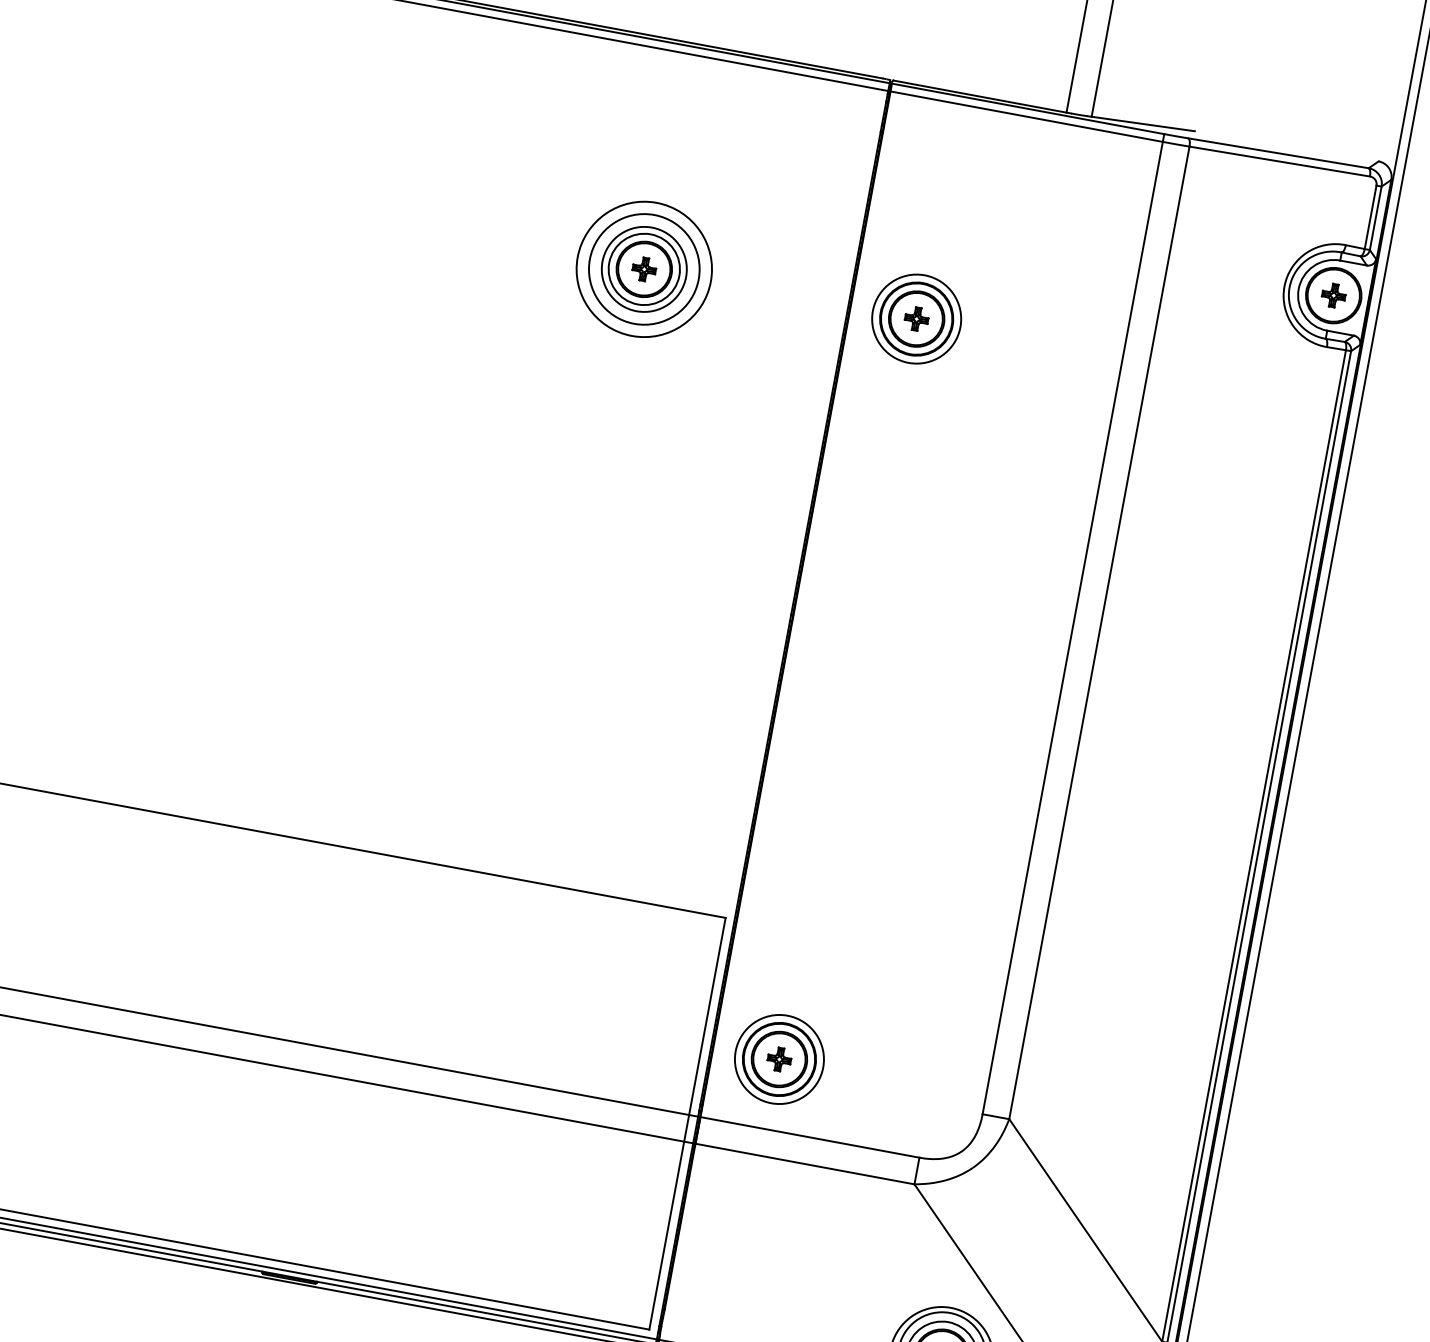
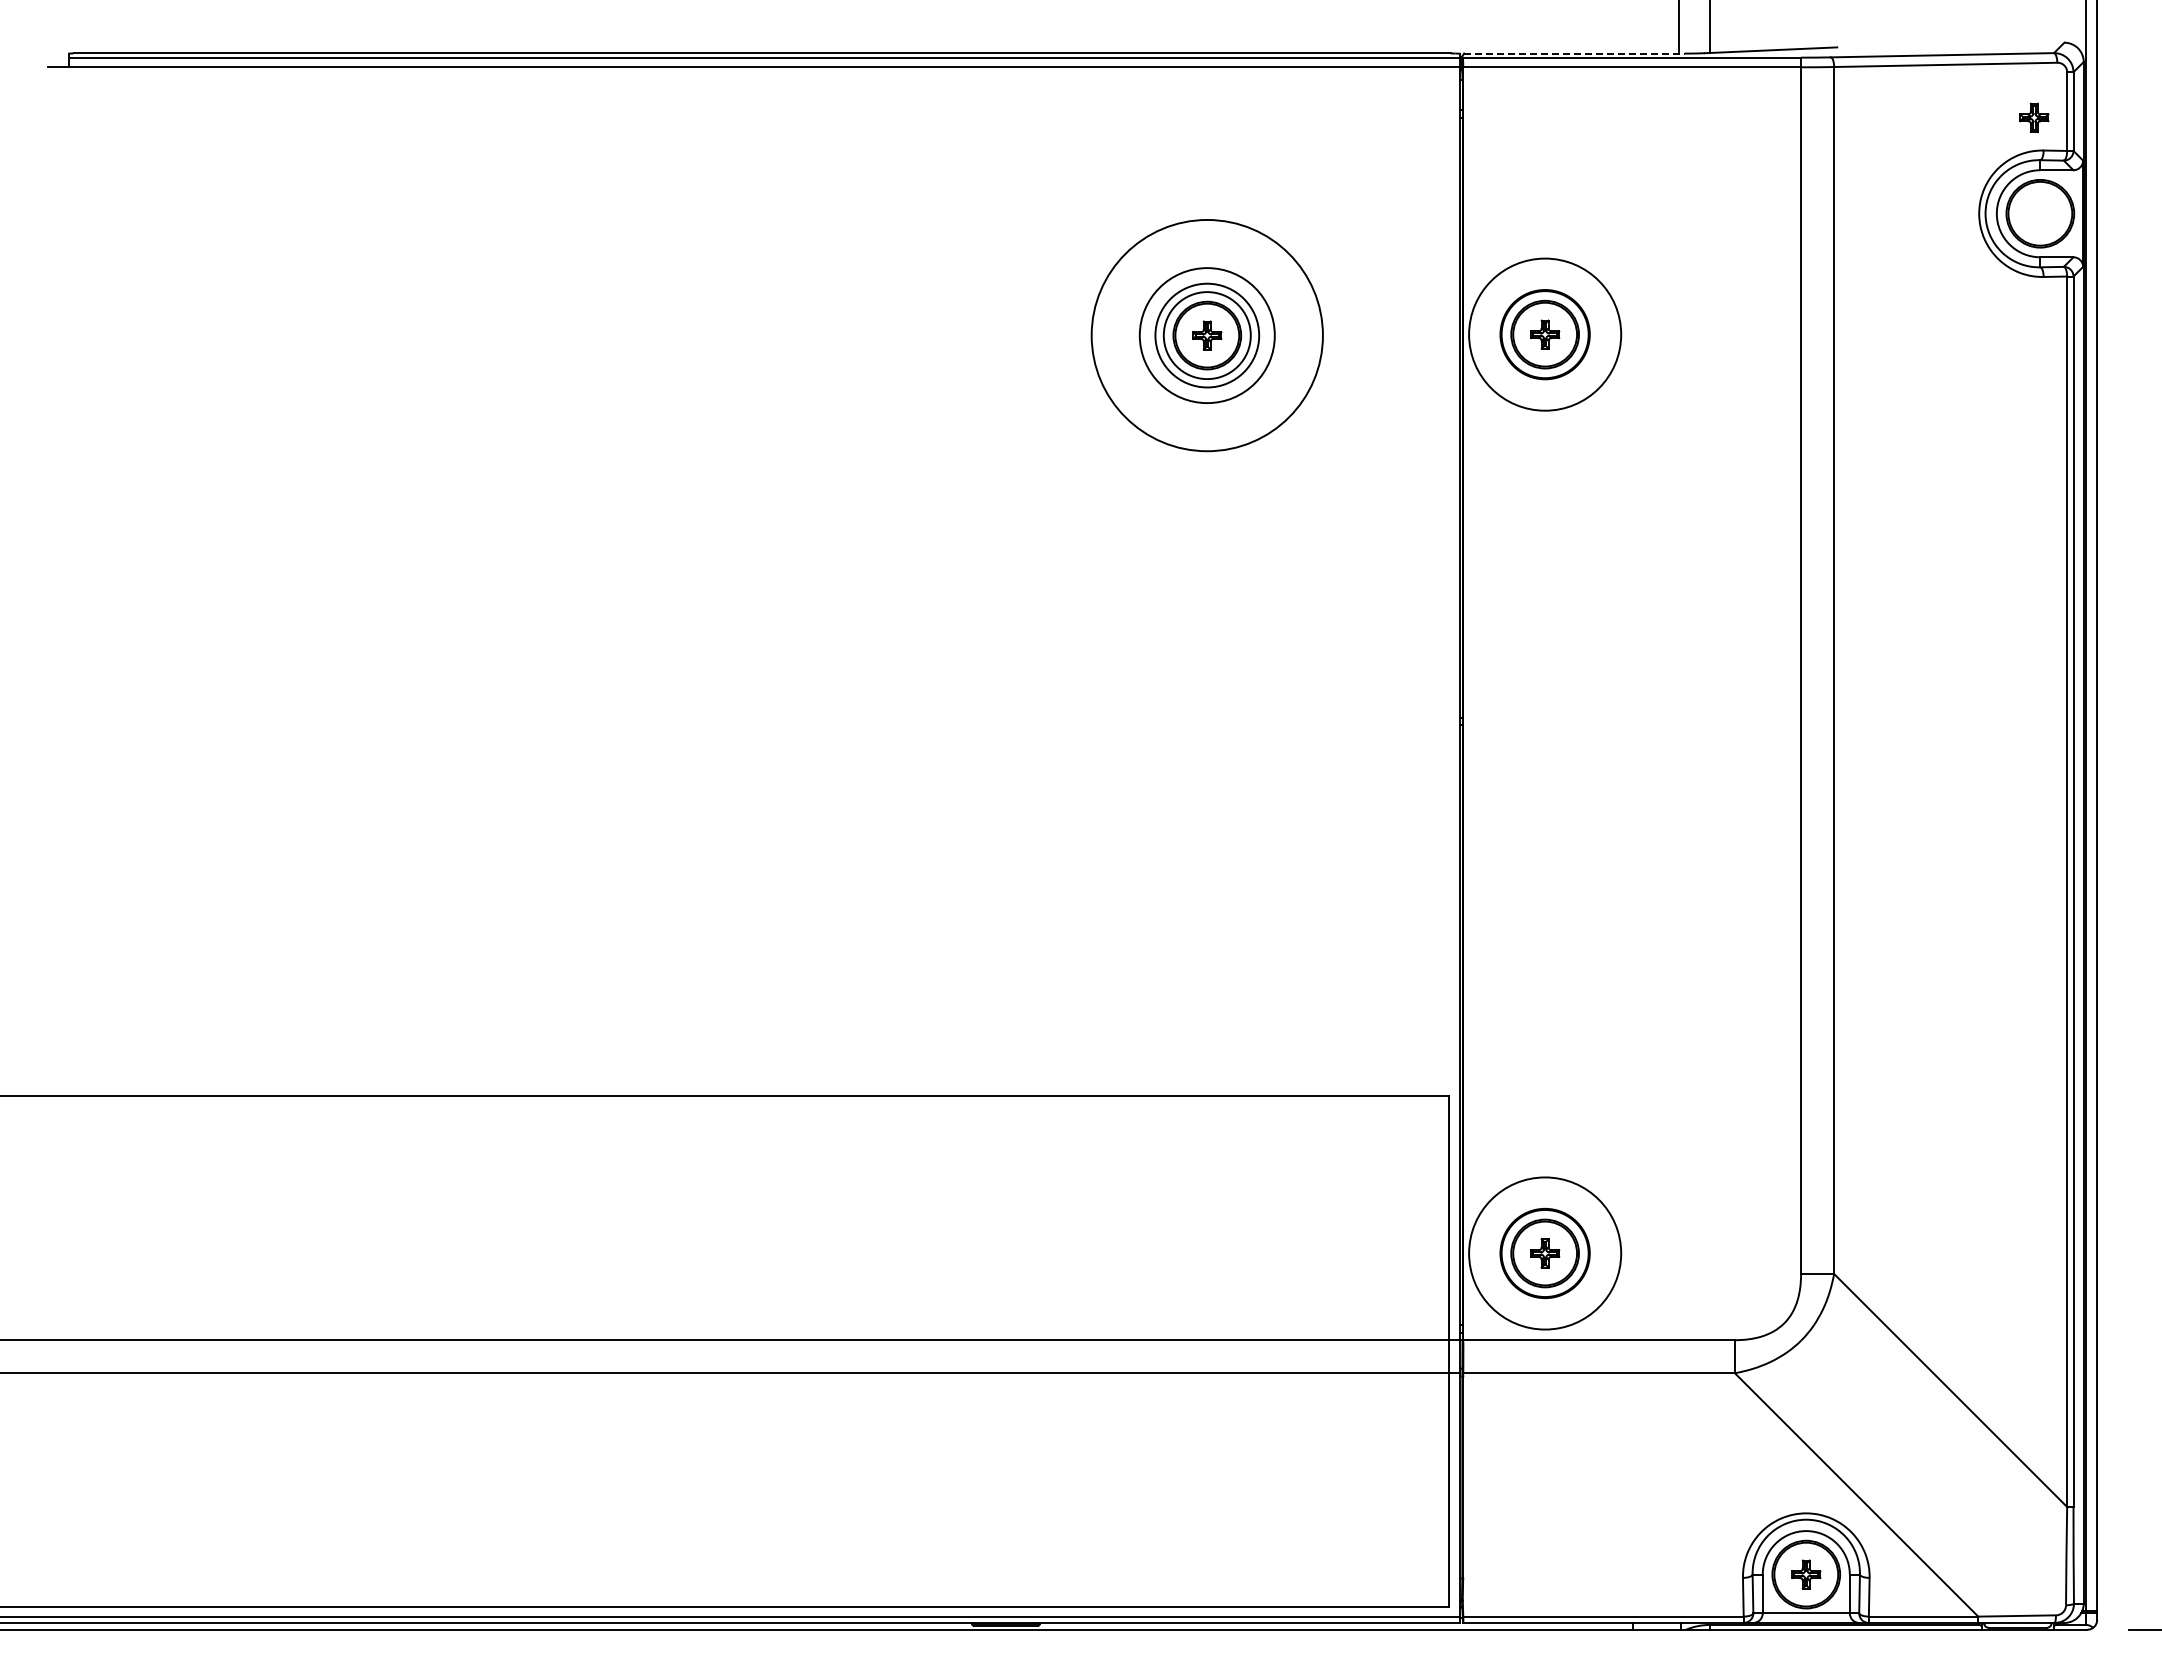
line: (982, 96) -> (1574, 53), solid -> dashed
circle: (643, 269) -> (1206, 335), size x1.4
part: (1333, 295) -> (2034, 117), moved
circle: (916, 318) -> (1544, 334), size x1.4
circle: (778, 1059) -> (1544, 1253), size x1.4

